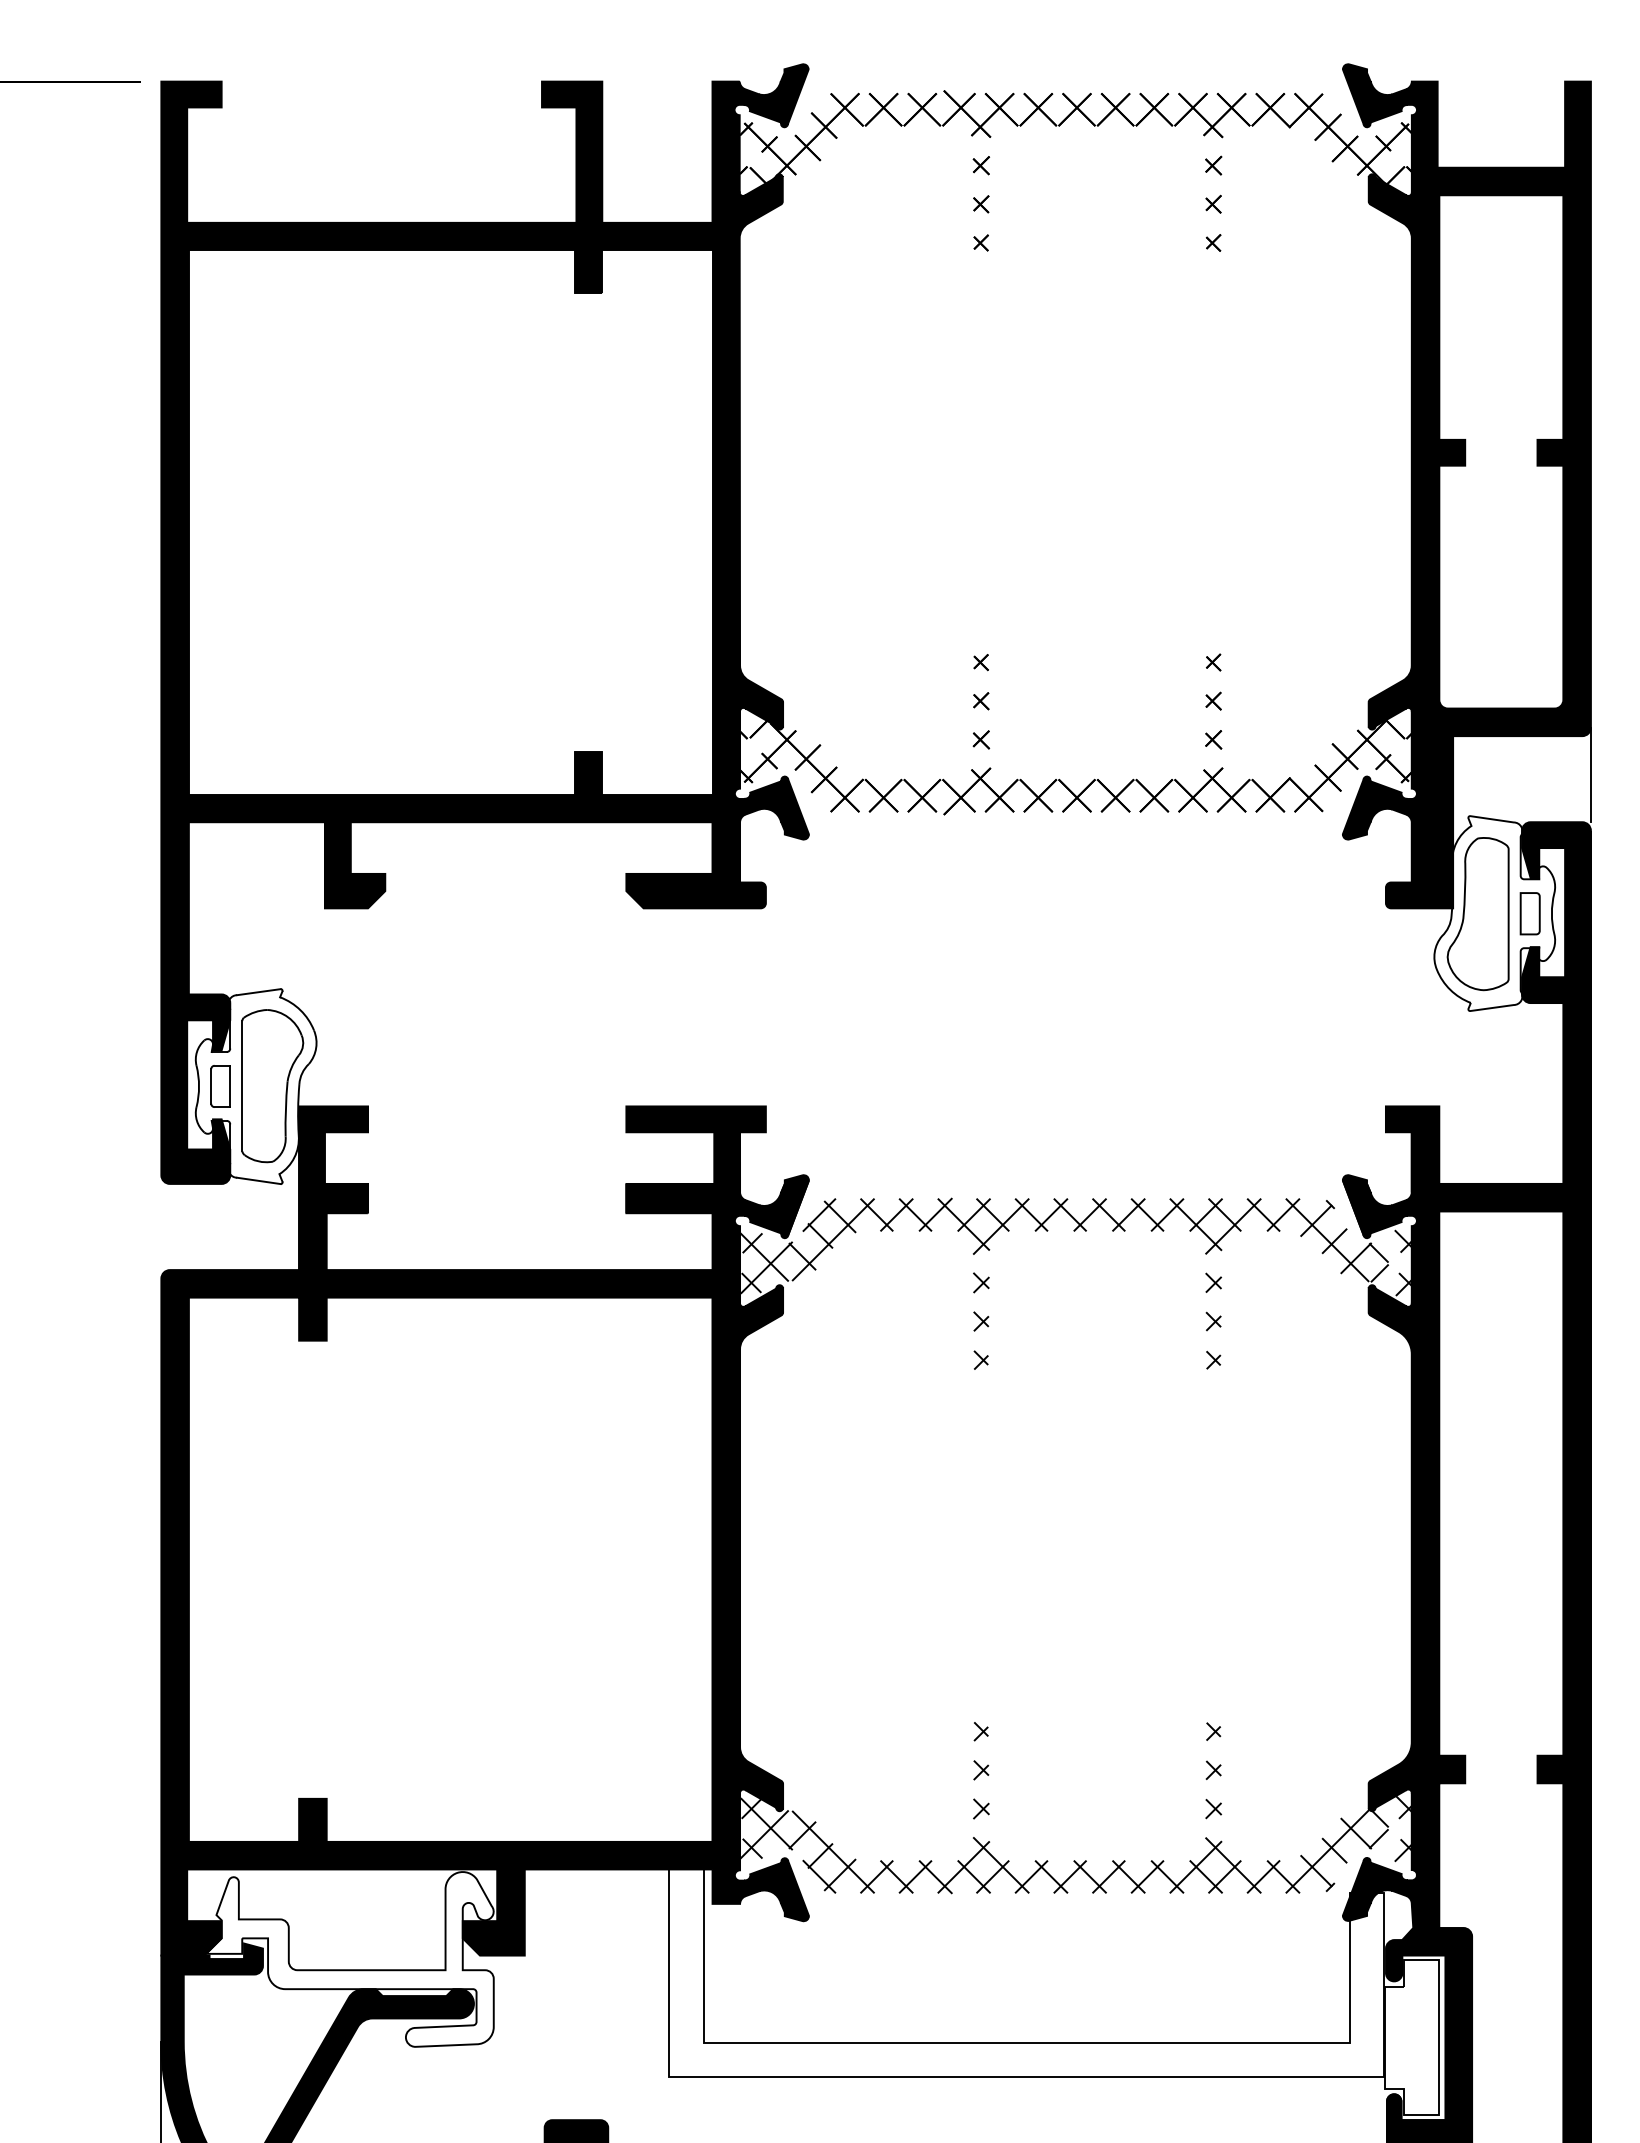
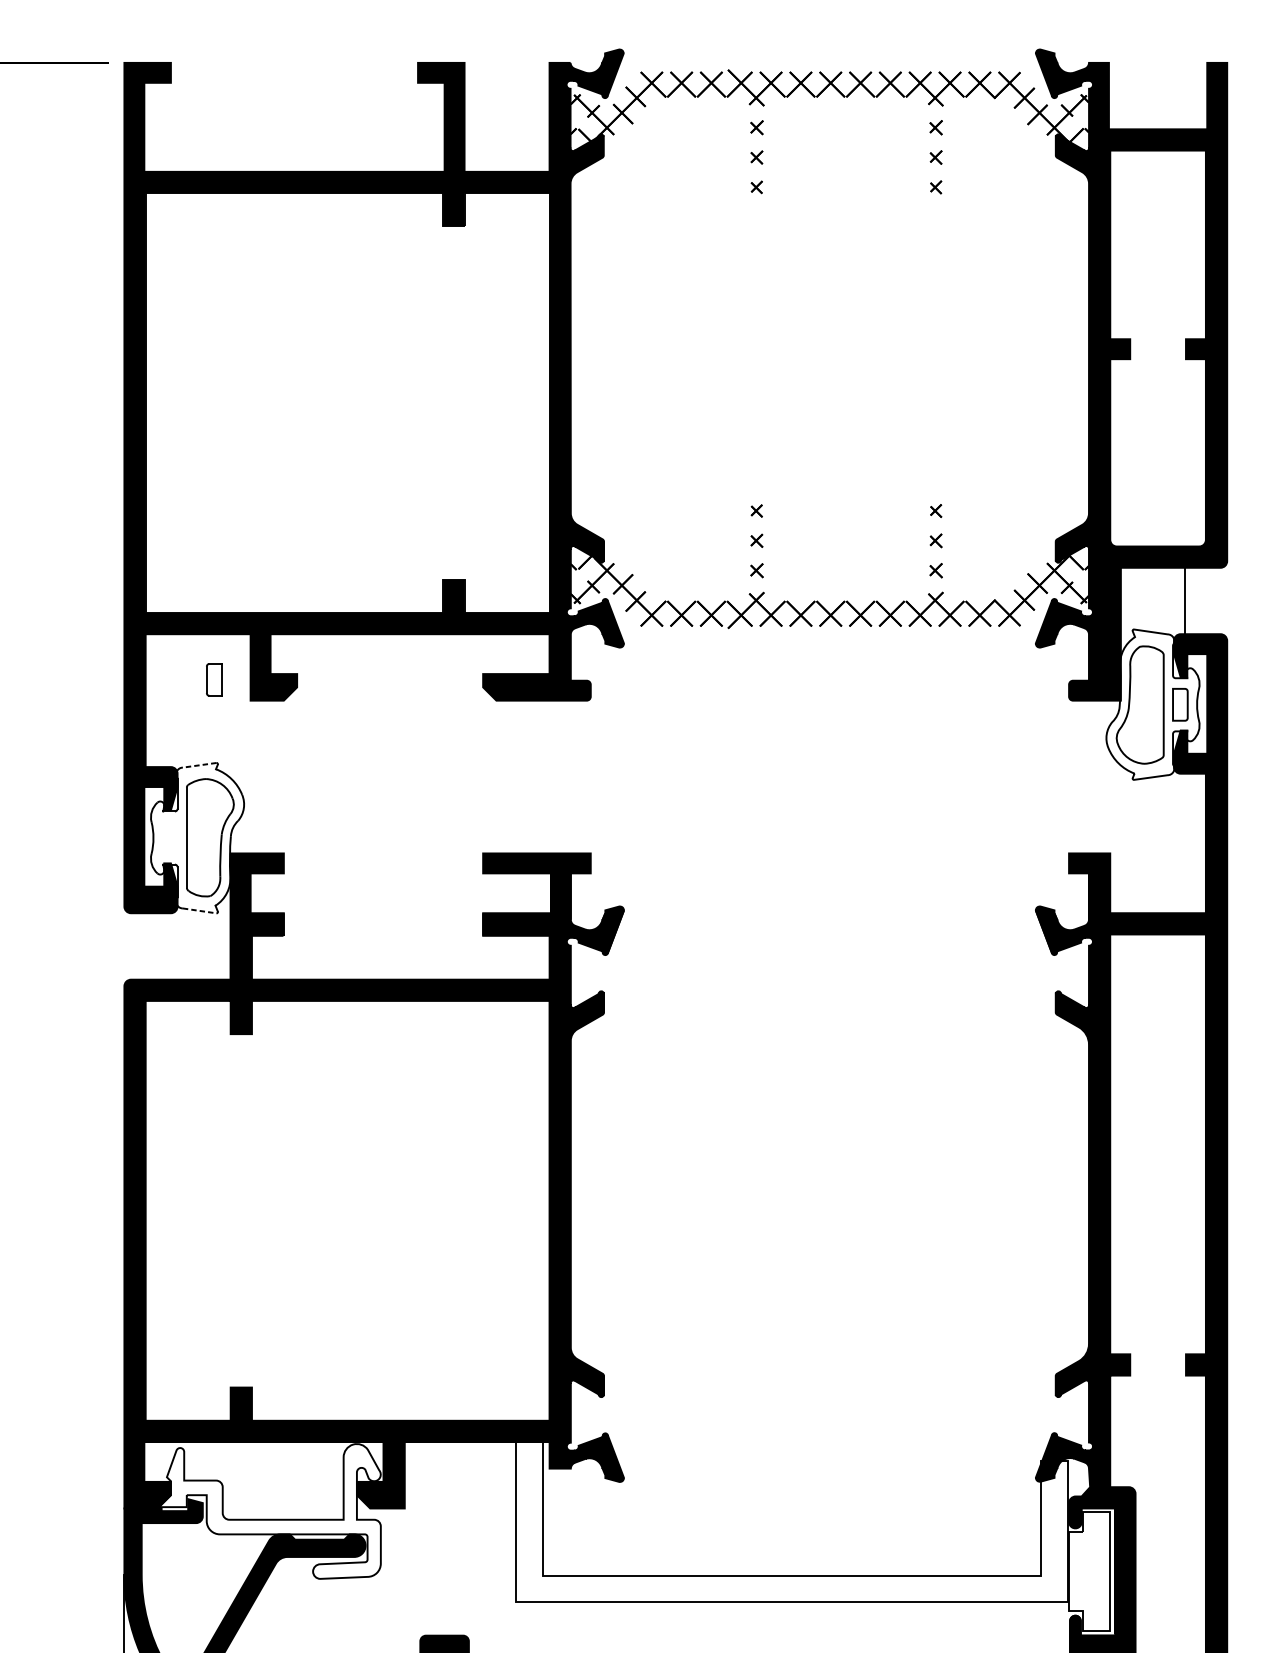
line: (1590, 774) -> (1184, 597), moved
line: (258, 992) -> (199, 765), solid -> dashed
part: (220, 1086) -> (214, 679), moved
line: (258, 1180) -> (199, 910), solid -> dashed
hatch: (1075, 1283) -> (829, 990), removed
hatch: (1075, 1807) -> (829, 1394), removed

